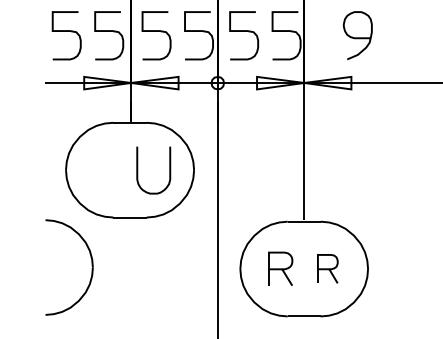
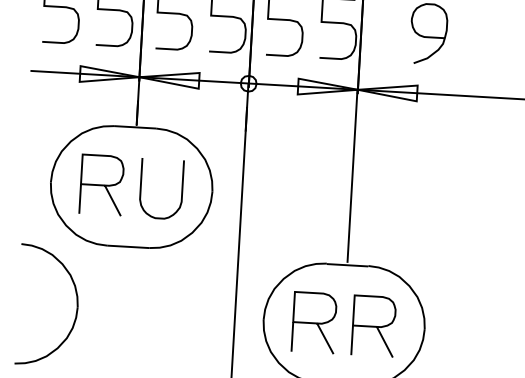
part: (106, 169) -> (102, 184), added
part: (280, 268) -> (314, 322), size x1.43
part: (327, 268) -> (373, 325), size x1.67

